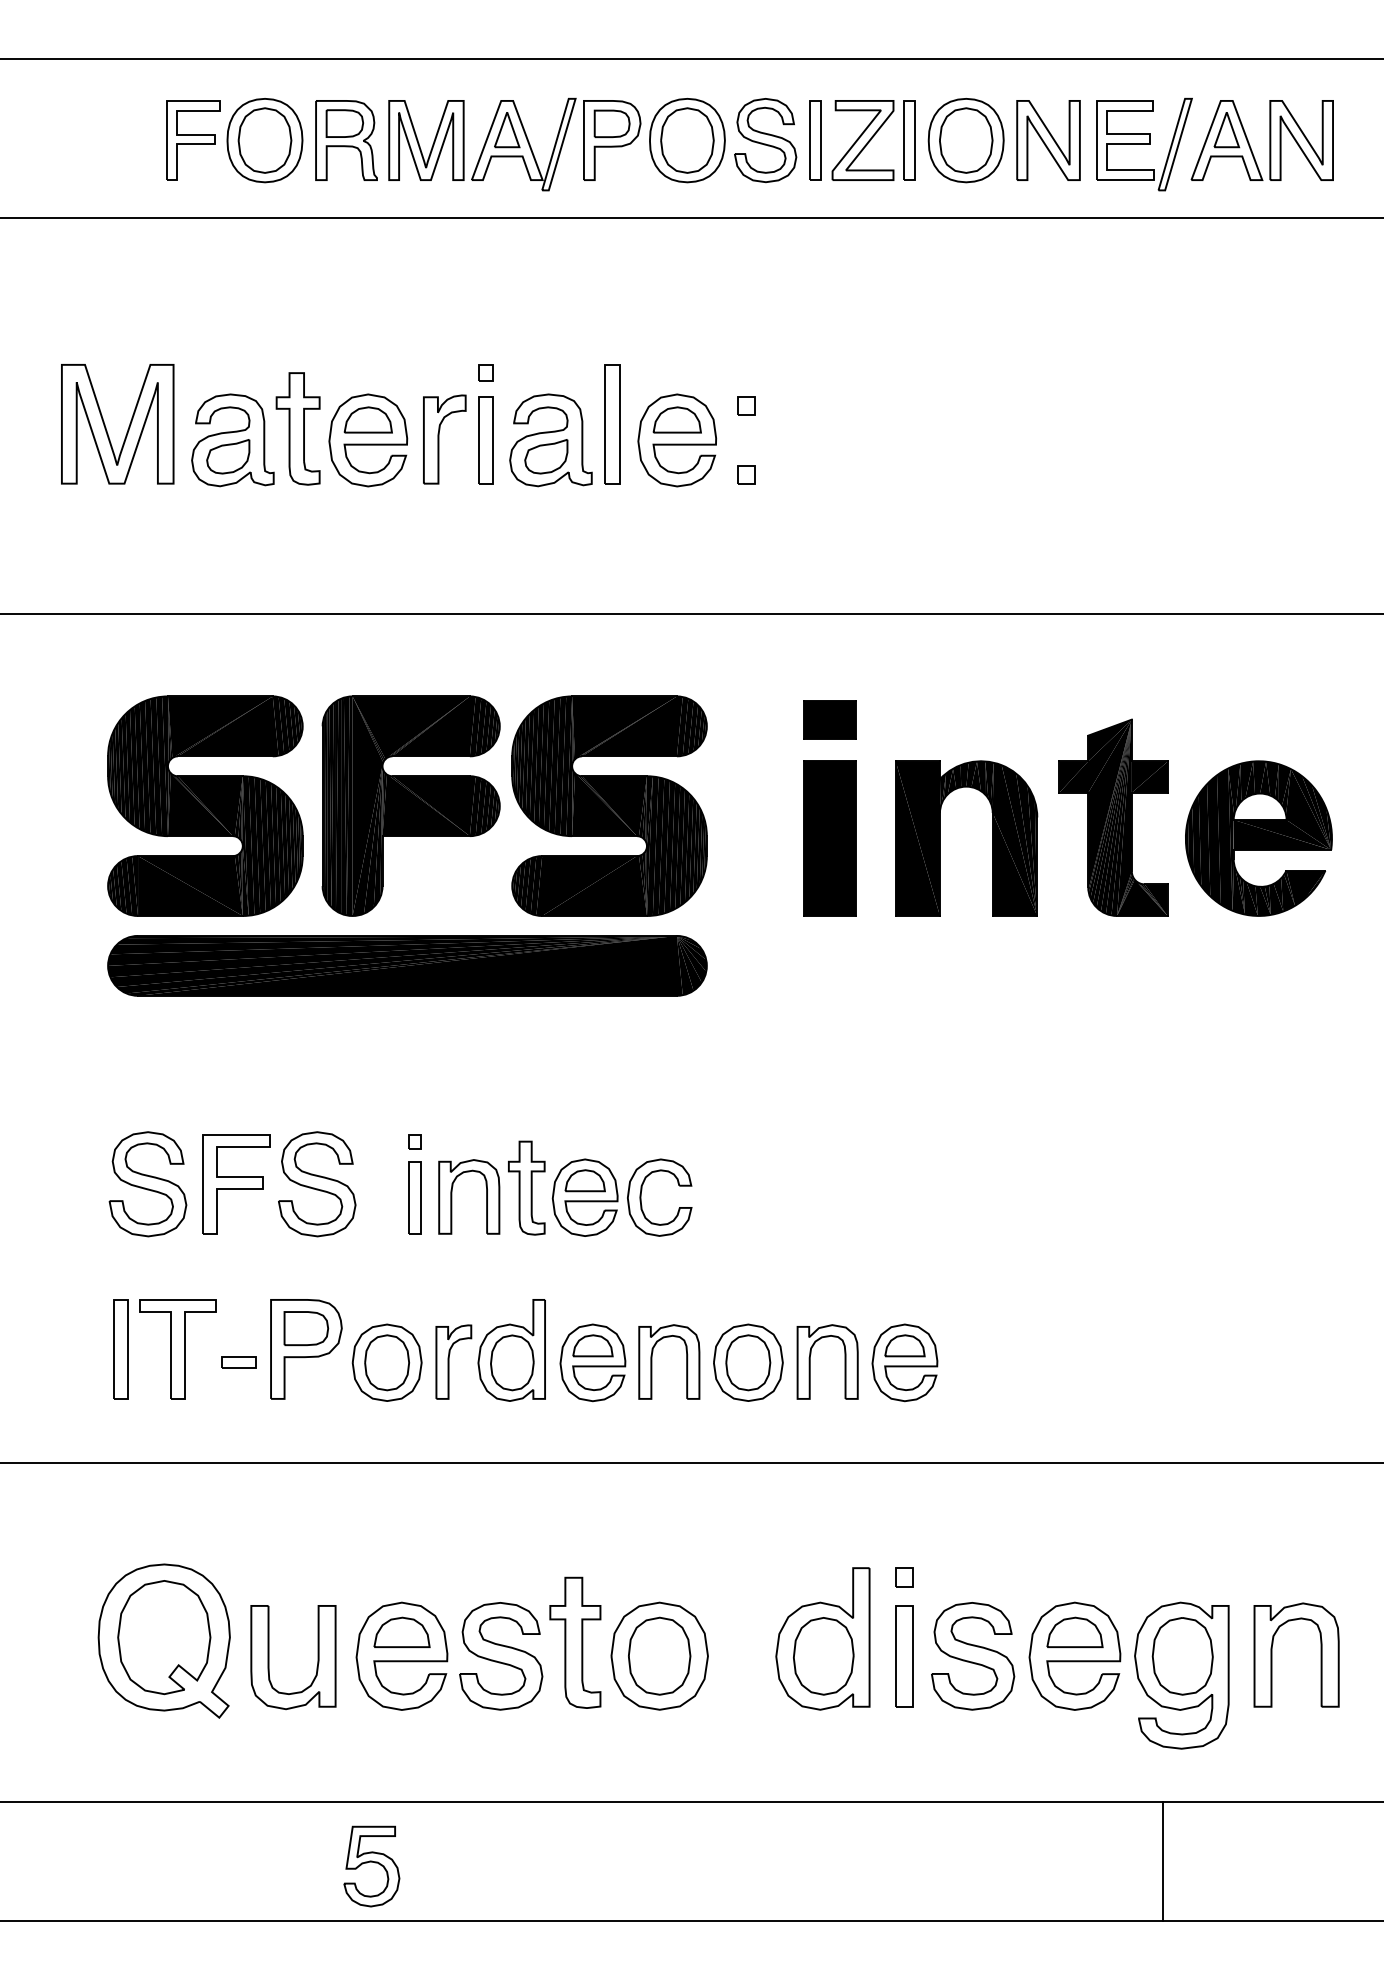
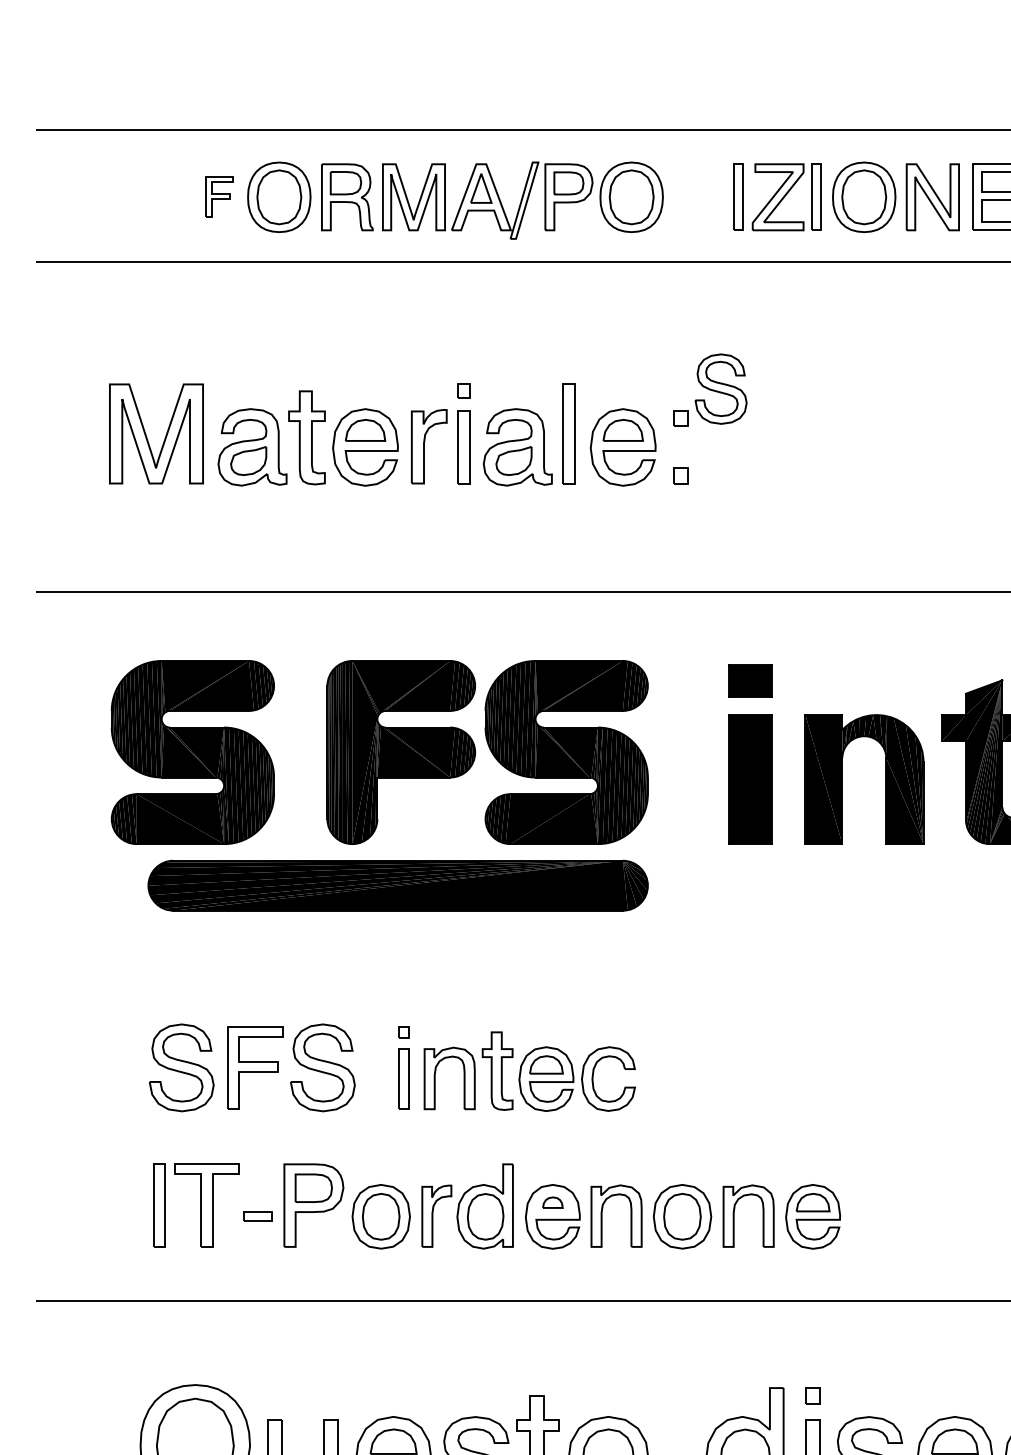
part: (193, 140) -> (219, 197), size x0.6
part: (765, 140) -> (720, 389), moved
part: (205, 805) -> (193, 751), moved
part: (592, 1345) -> (552, 1202), size x0.6

